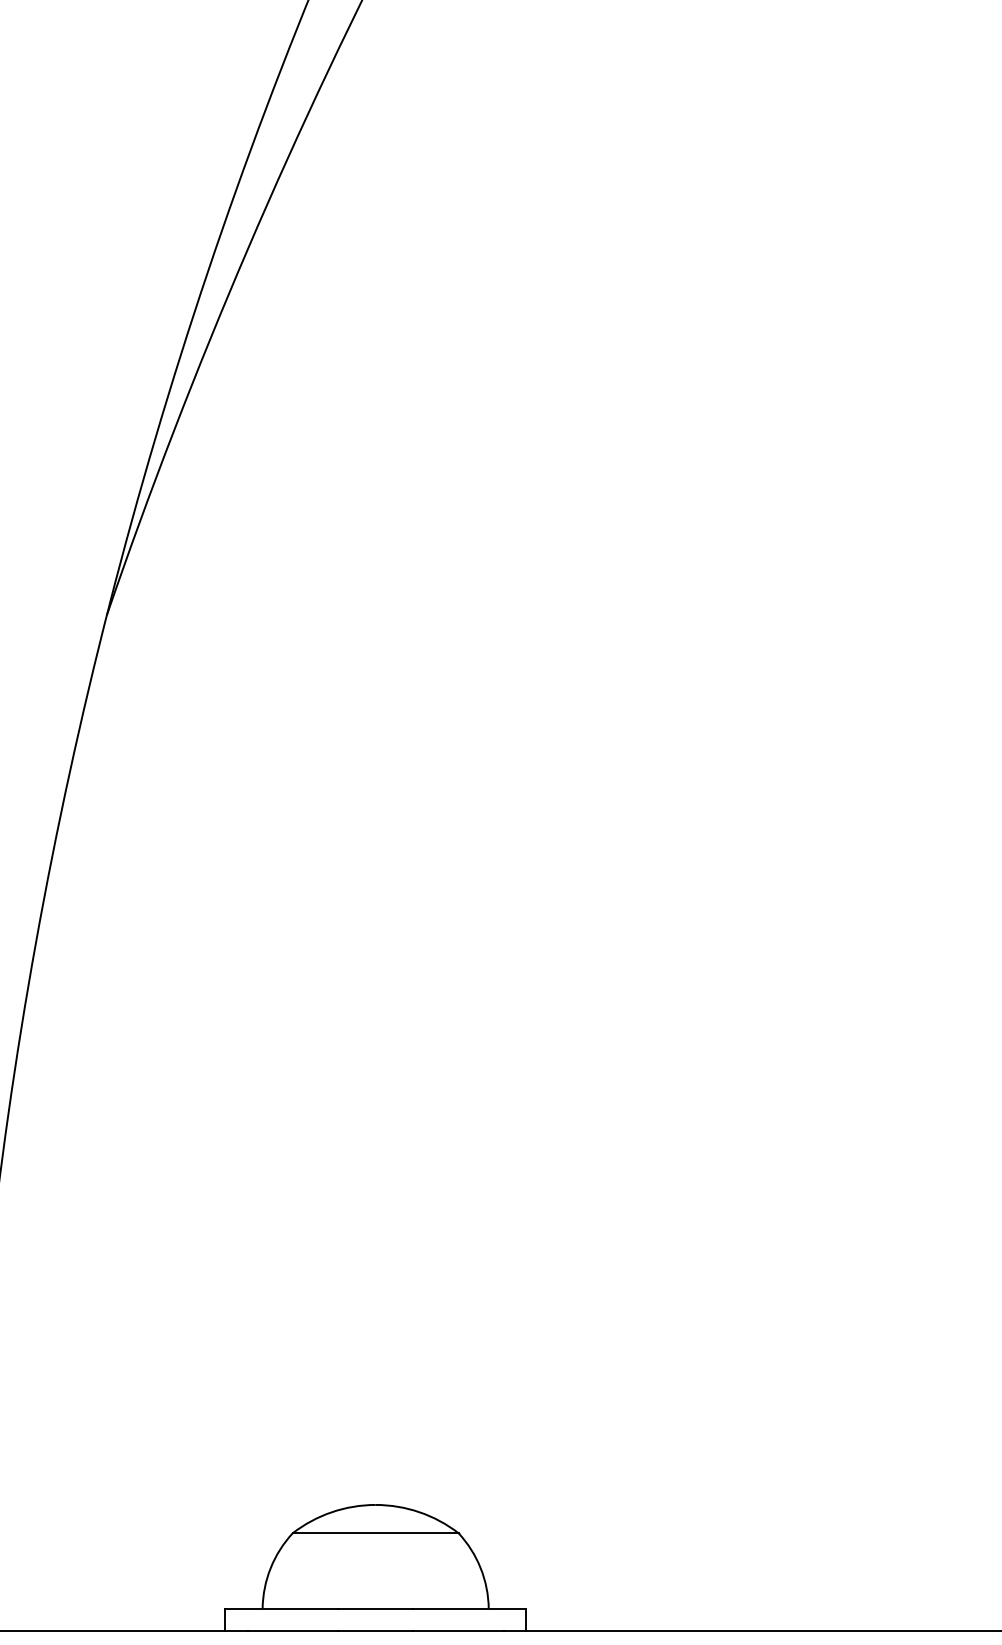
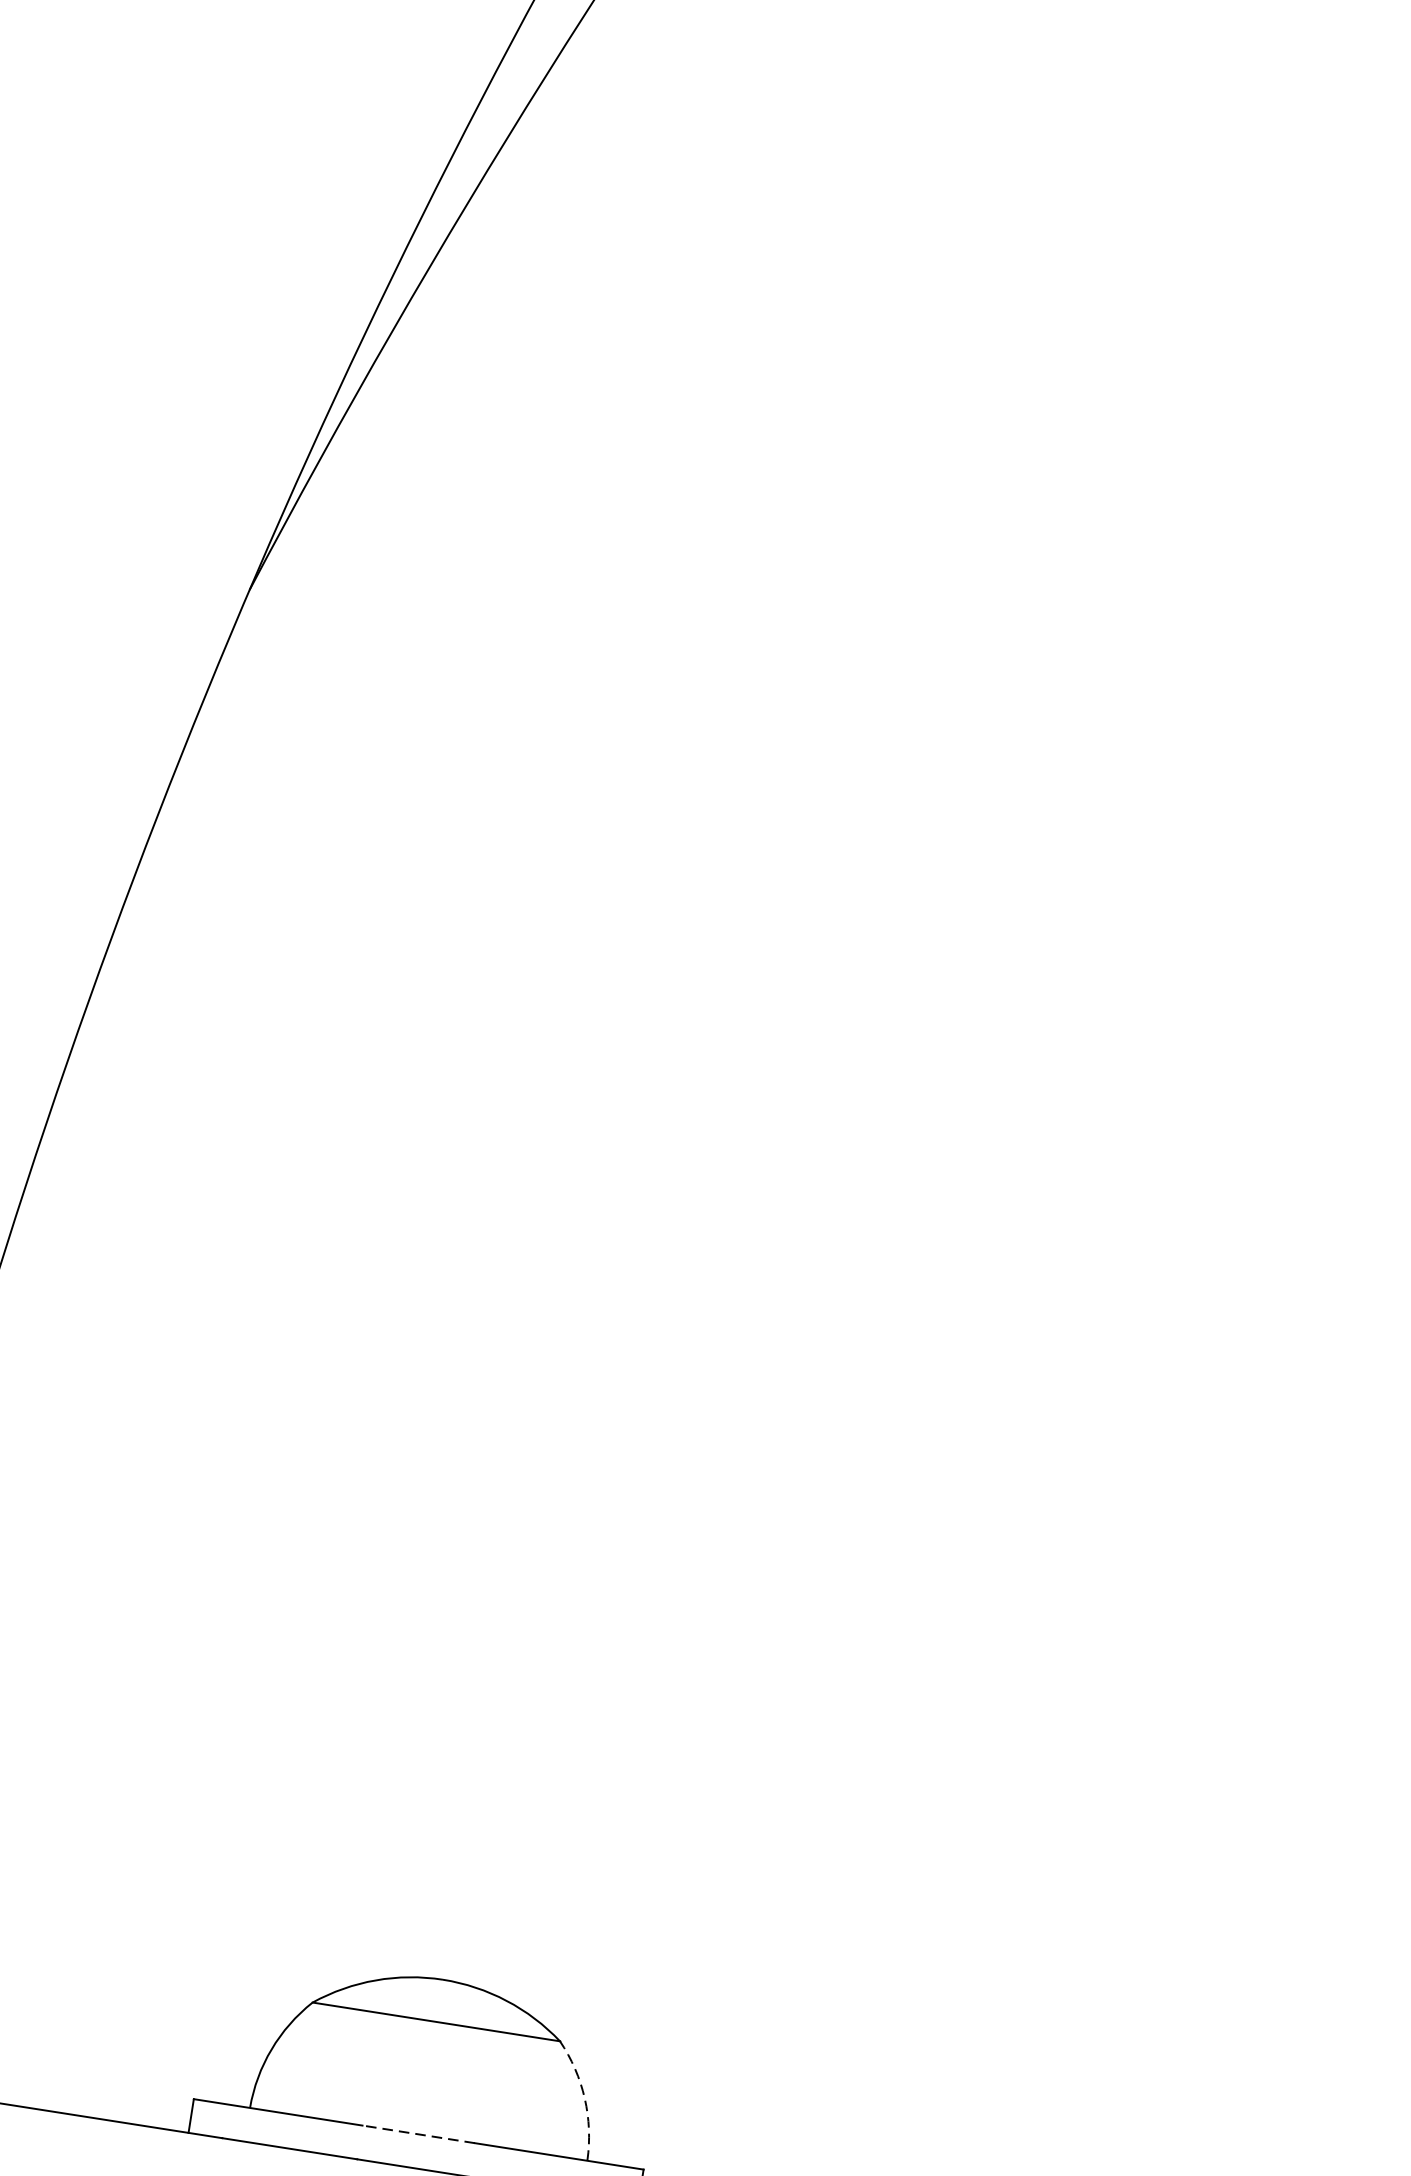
arc: (480, 1568) -> (584, 2099), solid -> dashed
line: (375, 1608) -> (418, 2134), solid -> dashed

